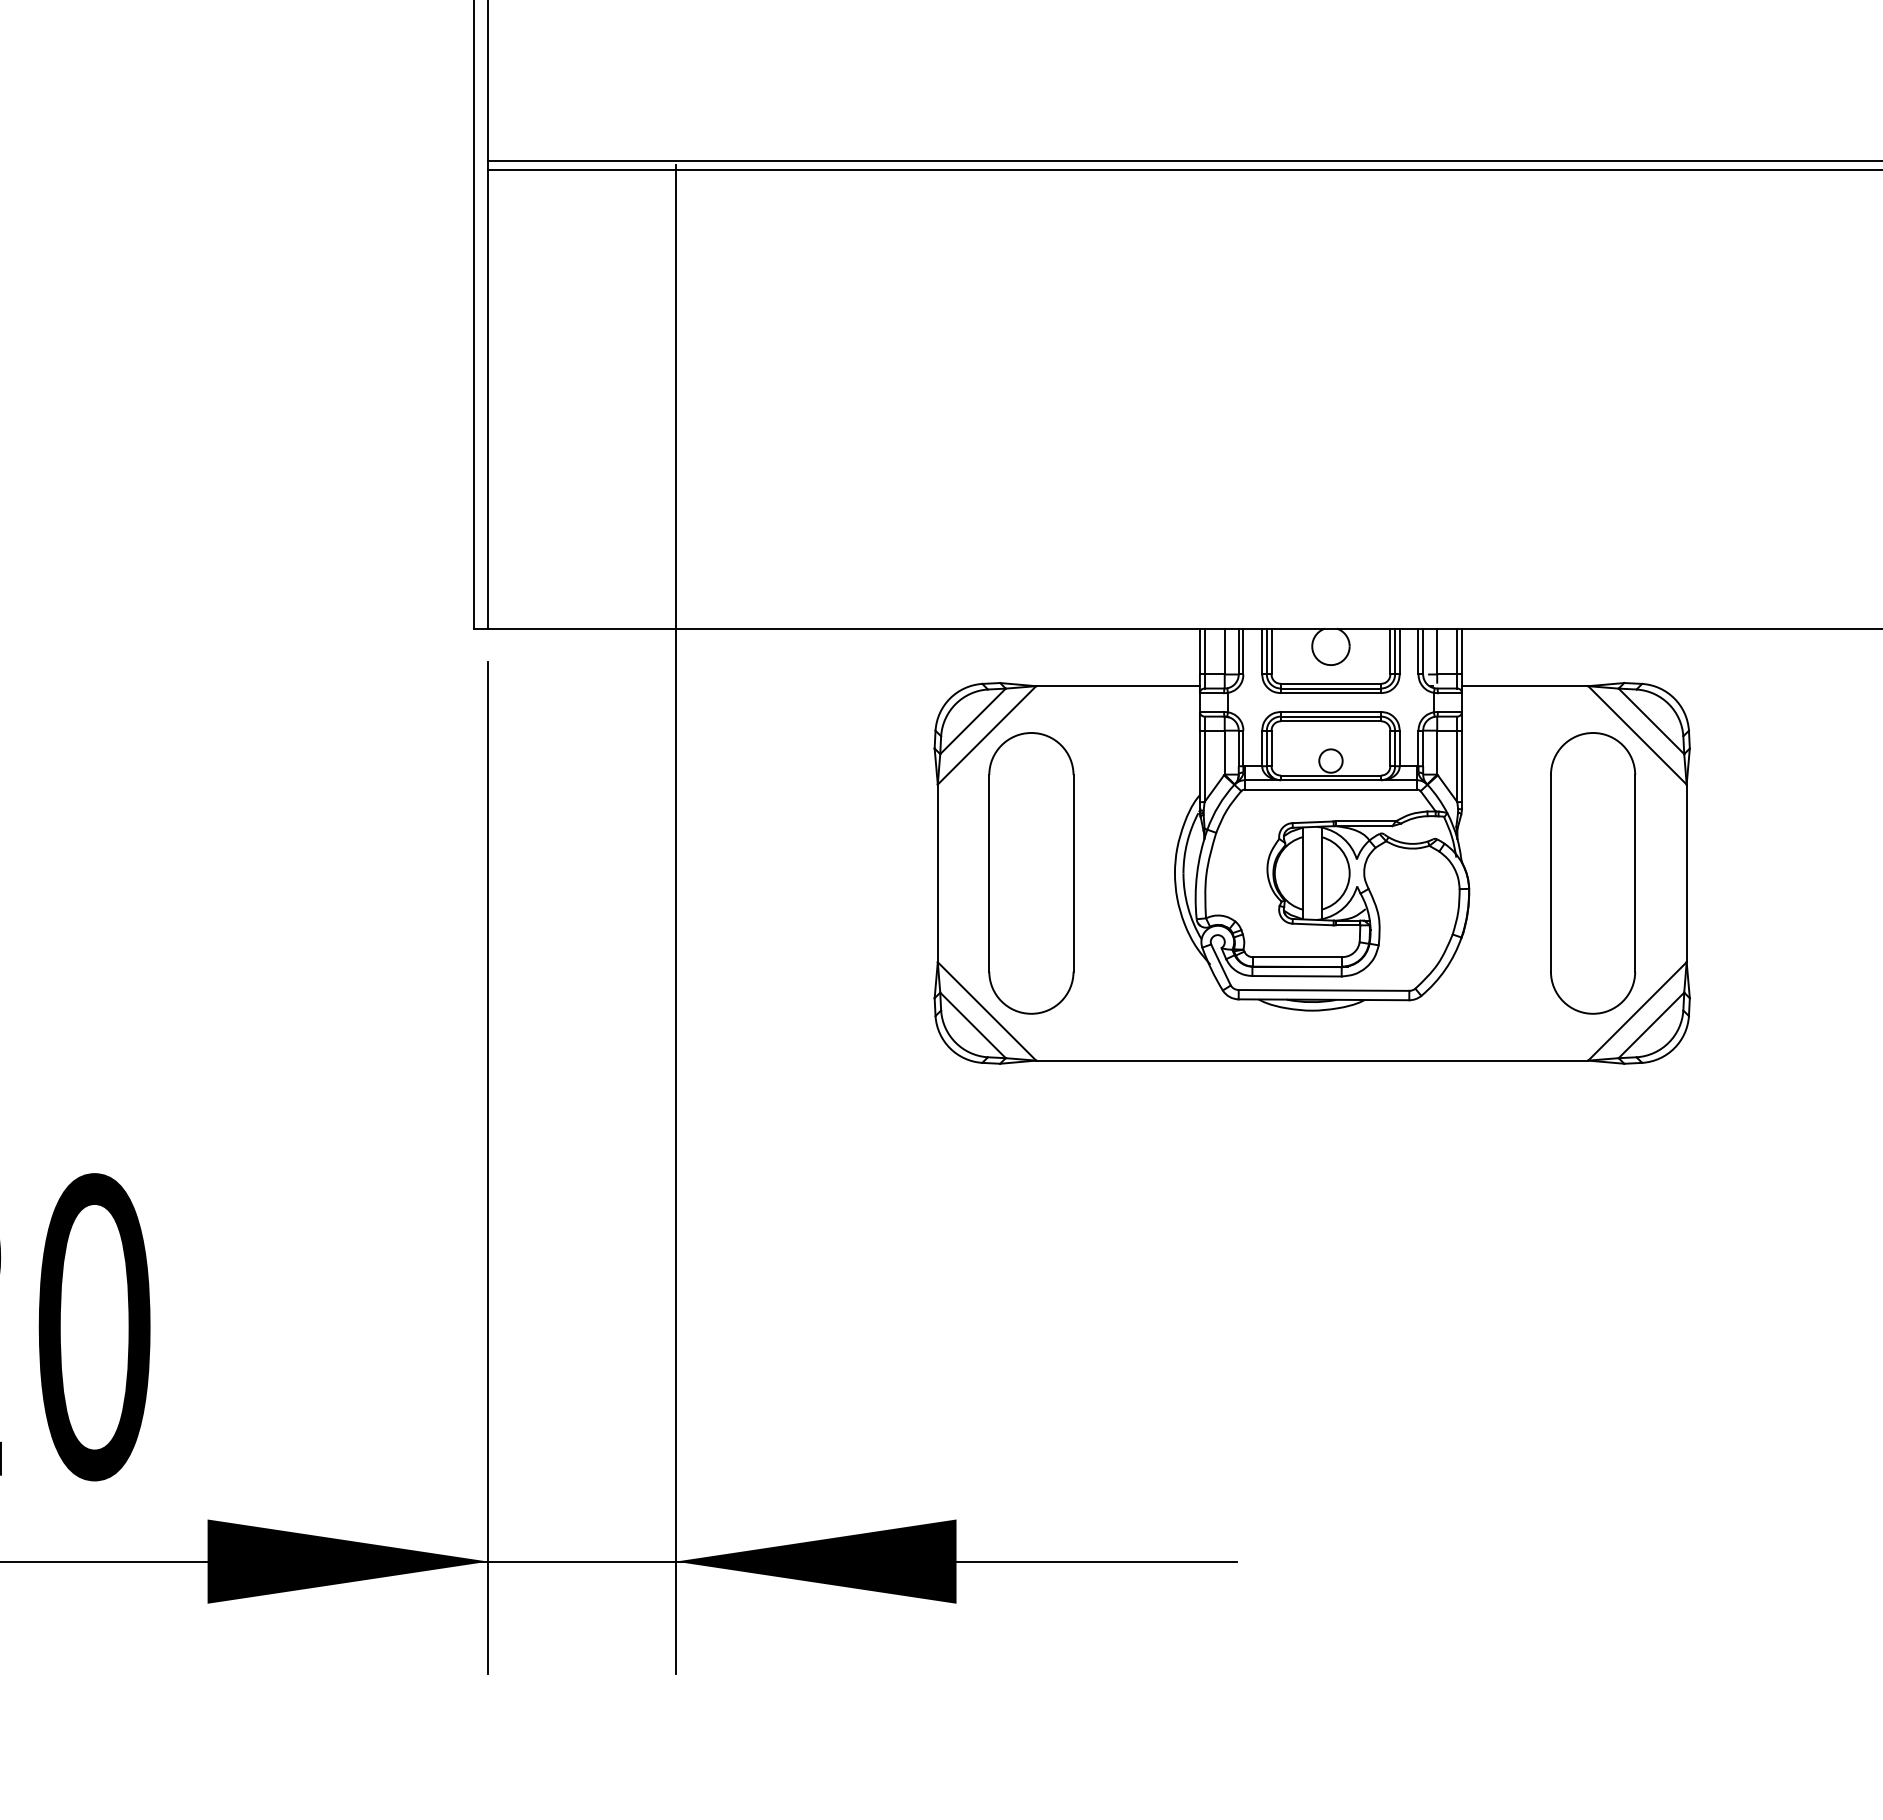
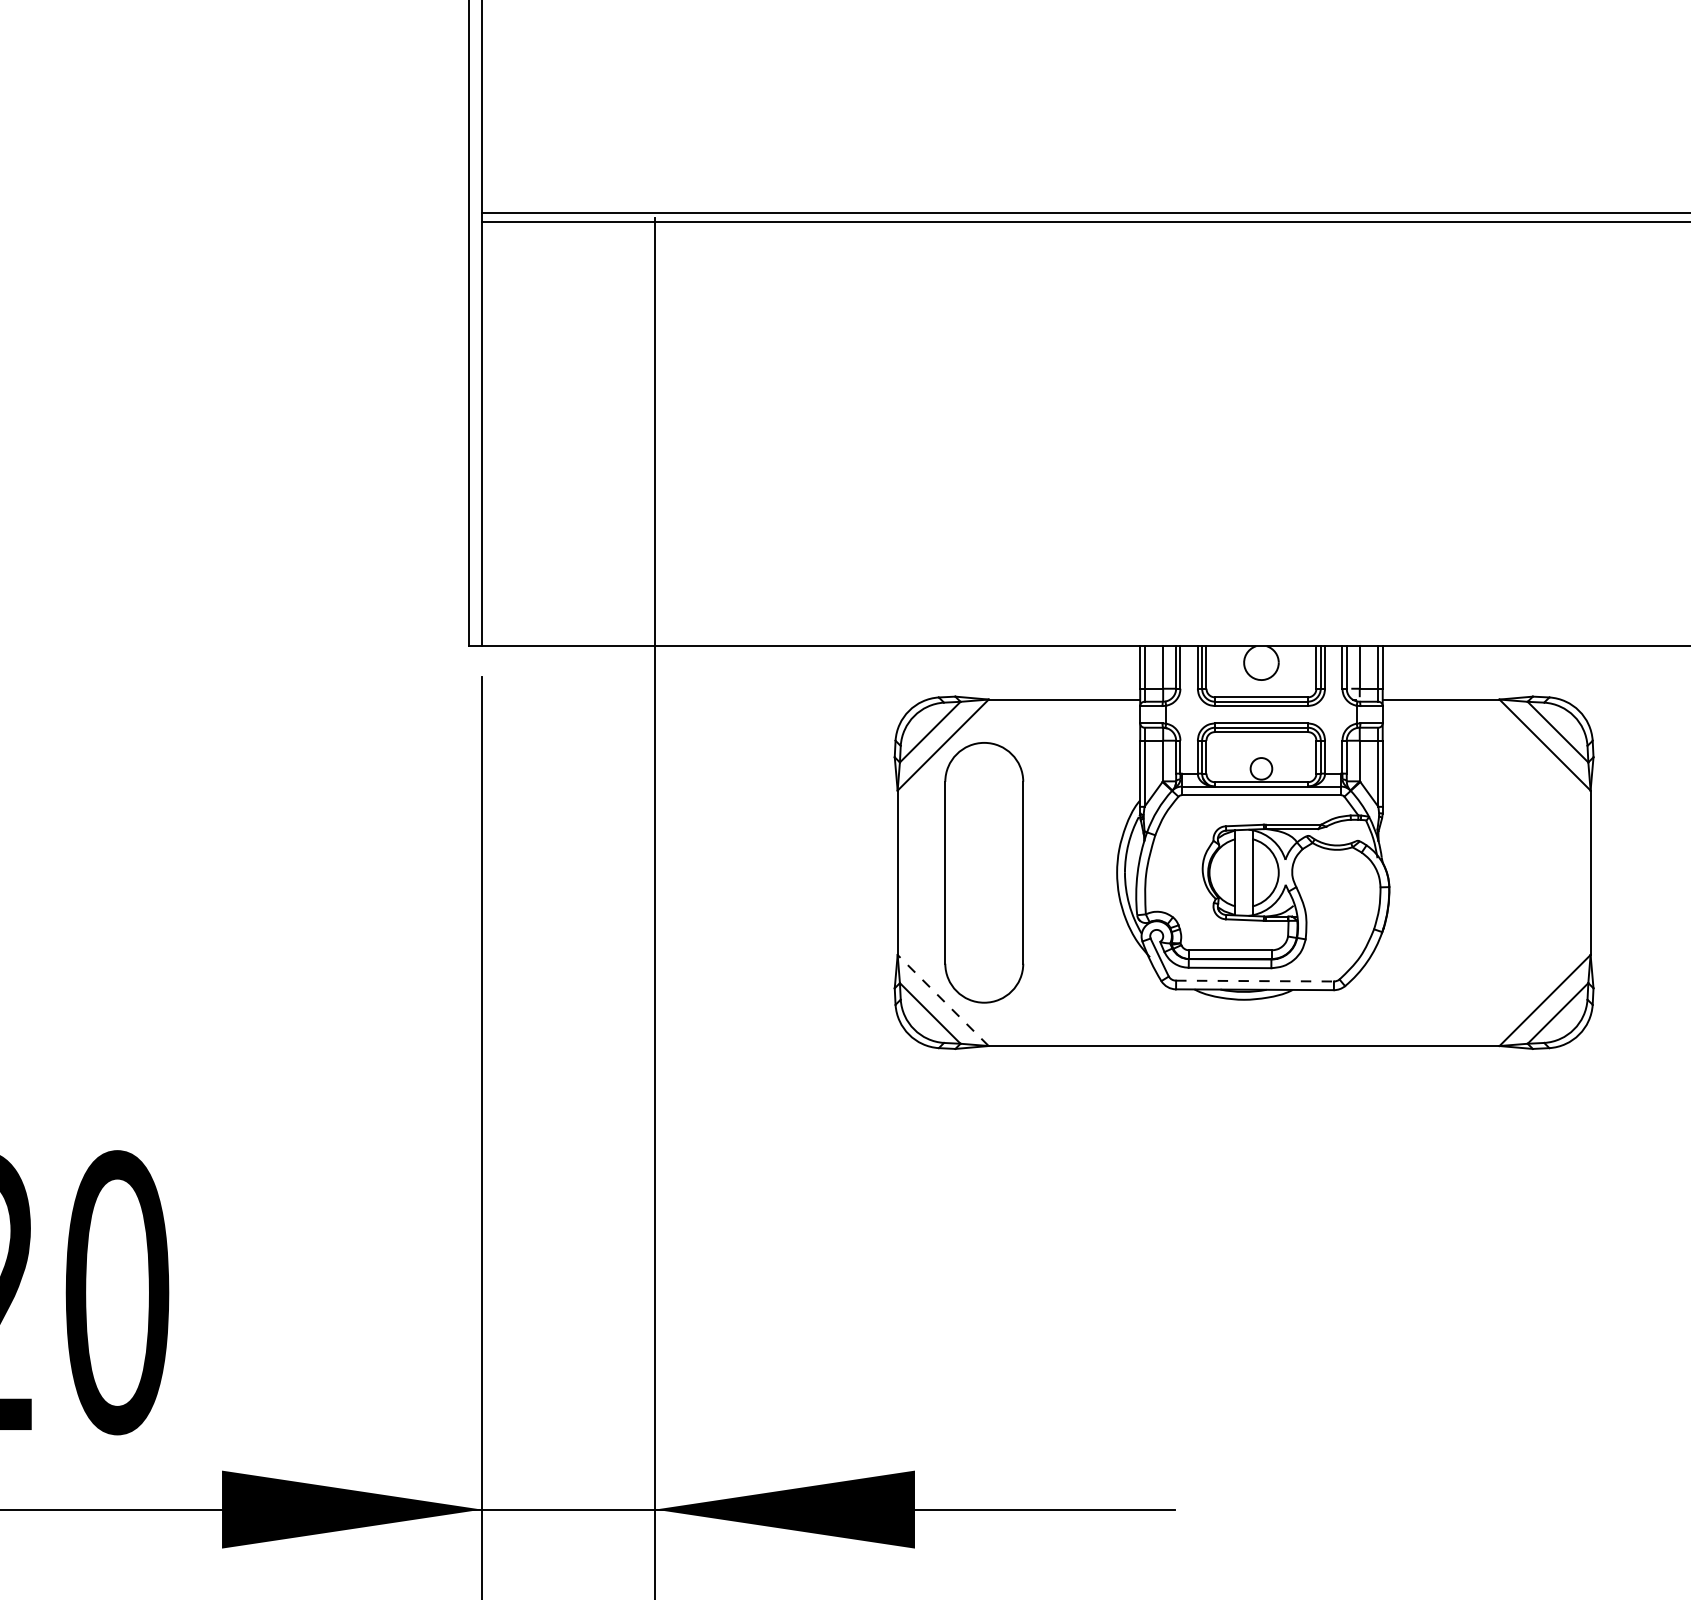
part: (1593, 873) -> (1504, 872), removed
line: (1324, 990) -> (1255, 981), solid -> dashed
line: (987, 1011) -> (943, 1000), solid -> dashed

